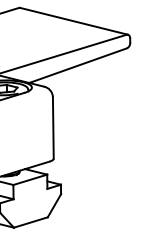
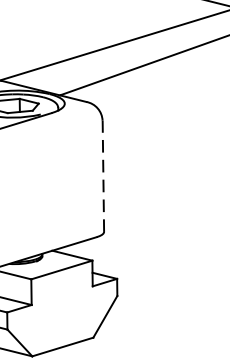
line: (53, 127) -> (103, 175), solid -> dashed

